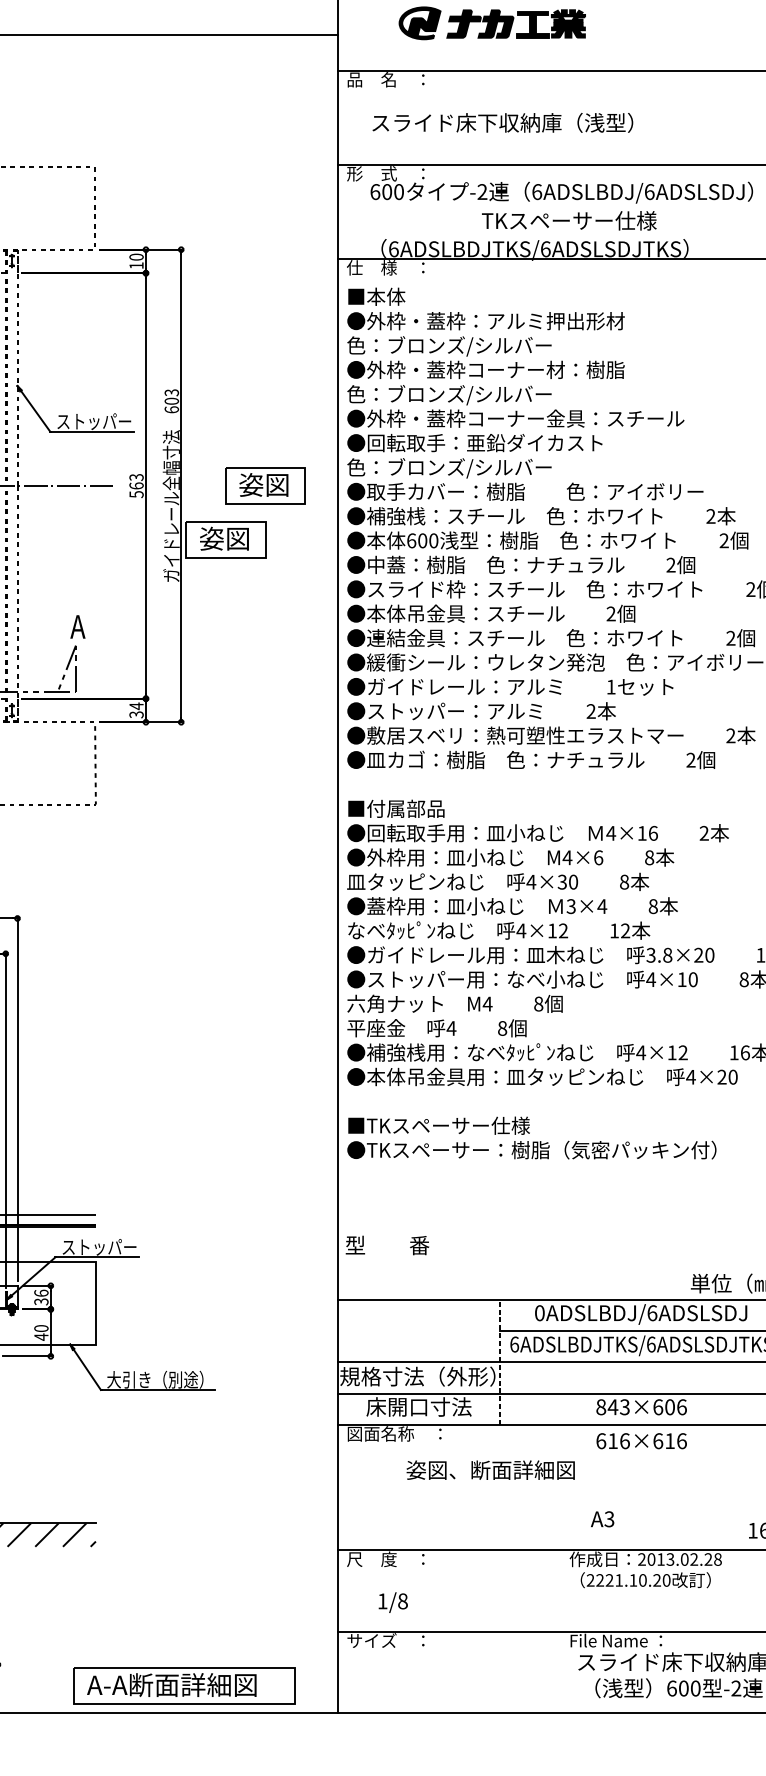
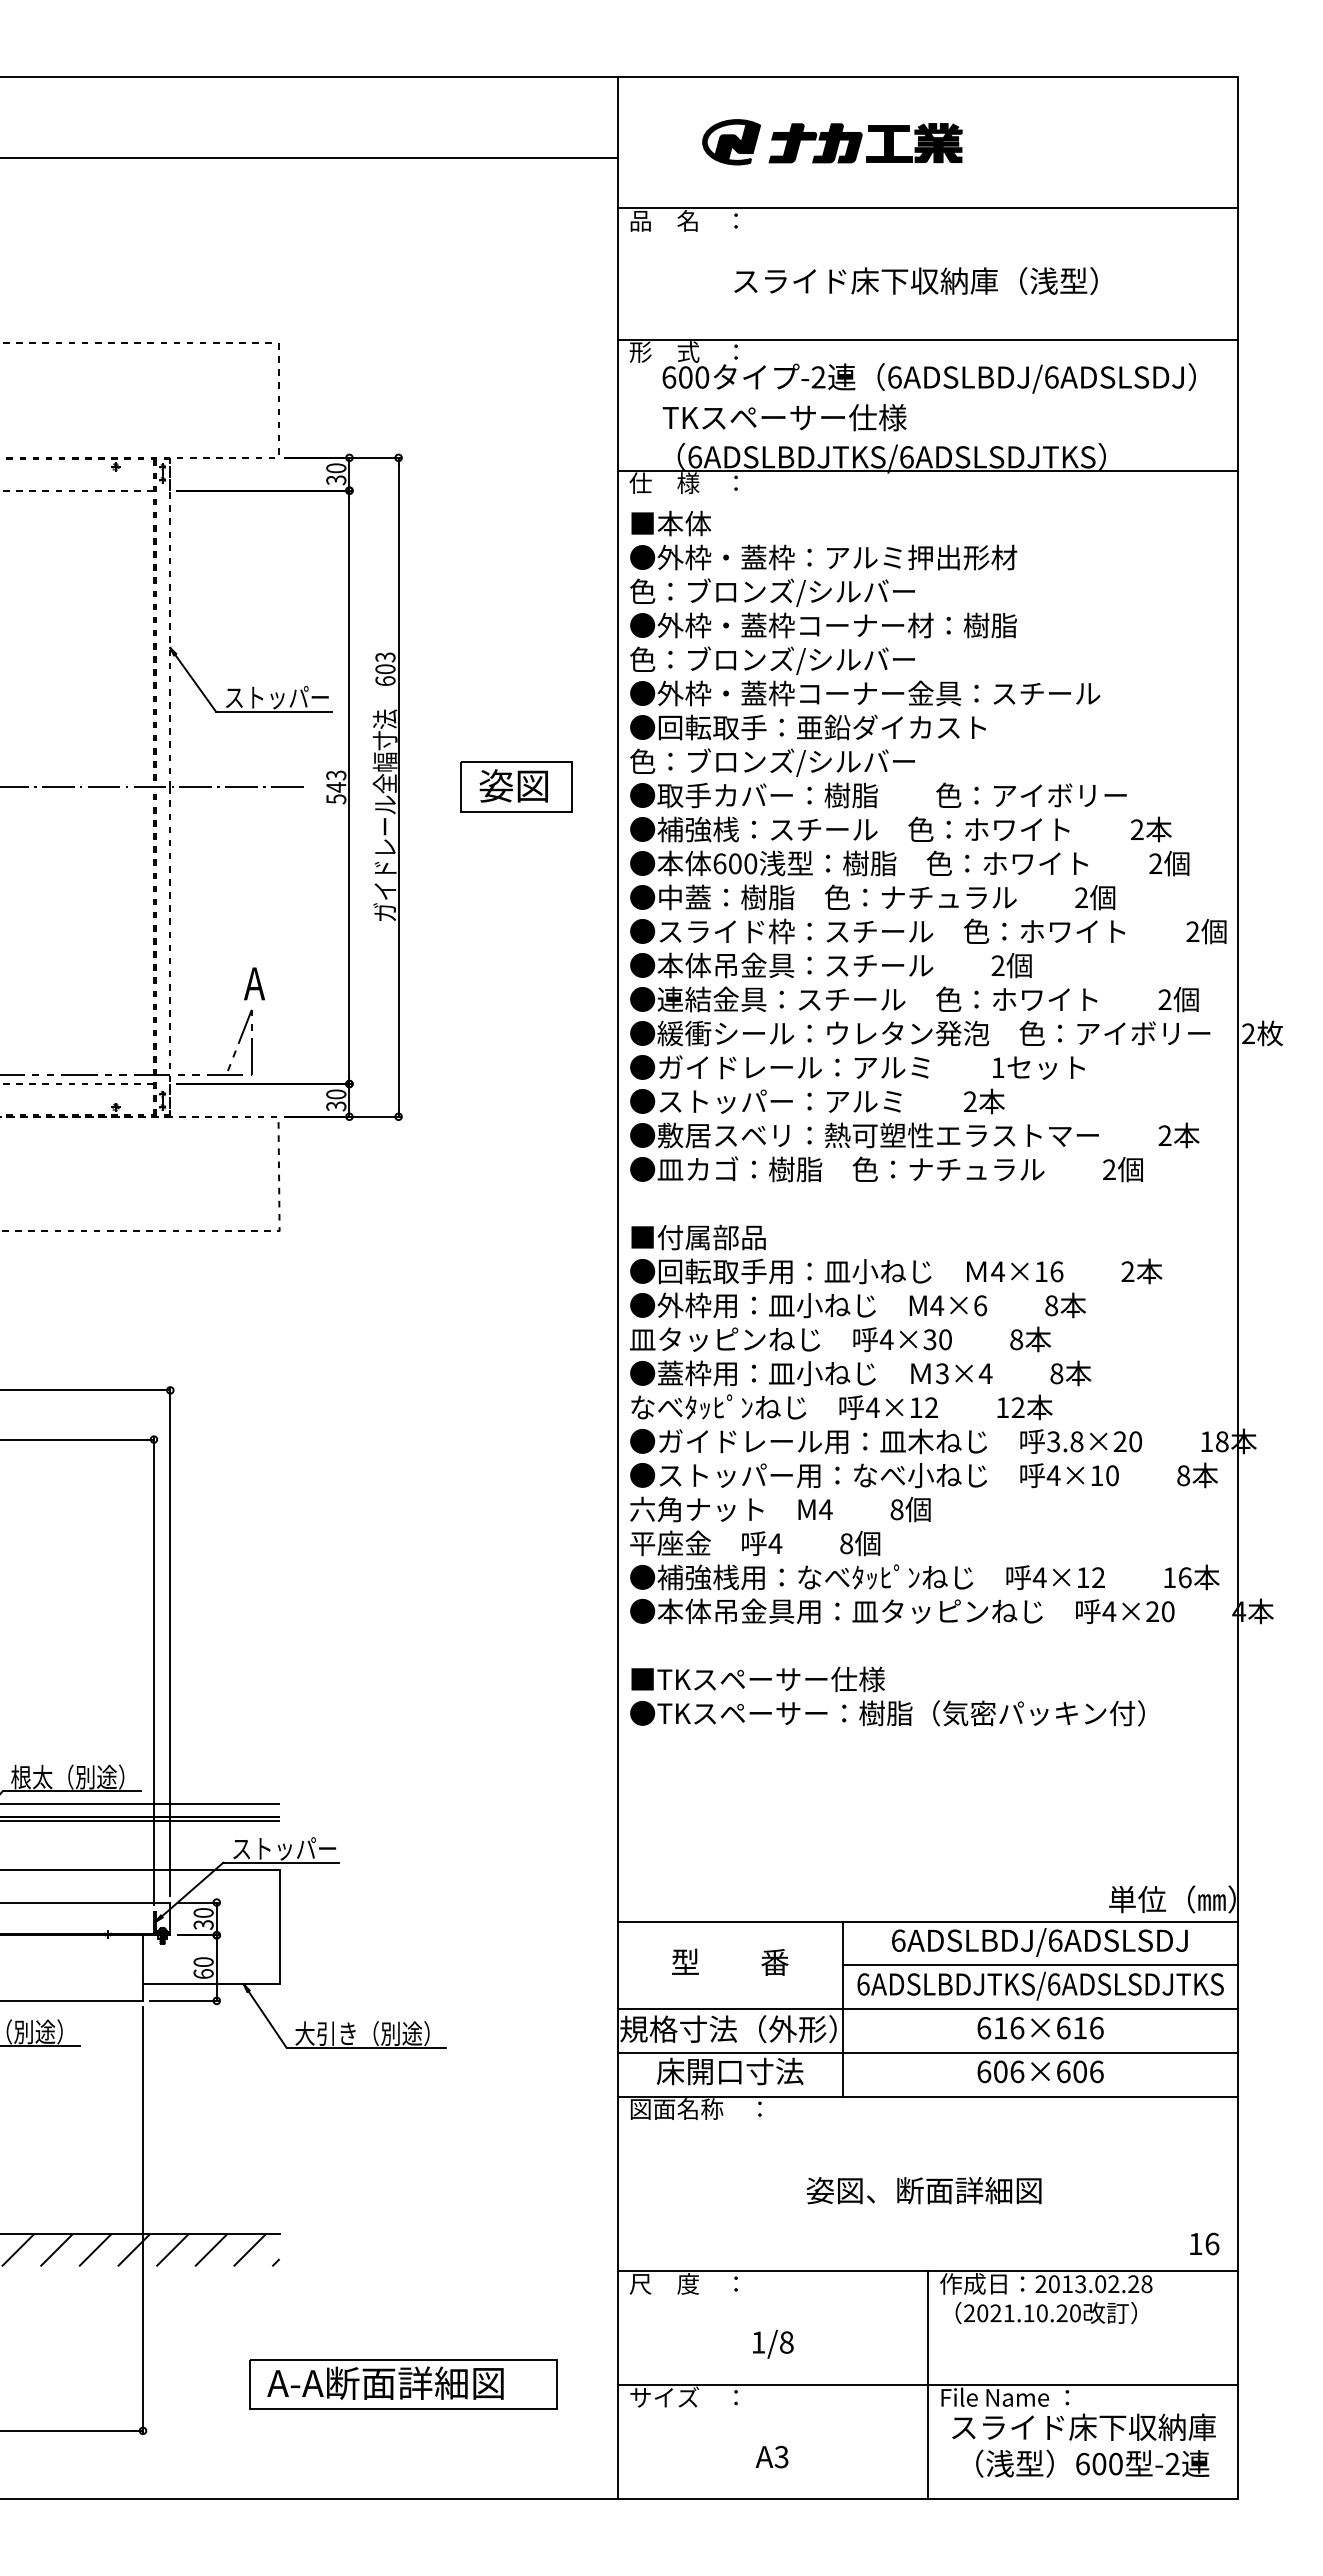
text: (502, 122) -> (915, 280), moved
text: (569, 220) -> (784, 417), moved
text: (136, 265) -> (336, 480), 10 -> 30
text: (136, 486) -> (336, 787), 563 -> 543
part: (226, 539) -> (461, 861), removed
text: (136, 706) -> (336, 1094), 34 -> 30
text: (387, 1244) -> (730, 1961), moved
text: (41, 1292) -> (203, 1912), 36 -> 30
text: (539, 1313) -> (898, 1940), 0ADSLBDJ/6ADSLSDJ -> 6ADSLBDJ/6ADSLSDJ
text: (41, 1336) -> (203, 1973), 40 -> 60
line: (499, 1361) -> (842, 2008), dashed -> solid
text: (612, 1406) -> (1000, 2071), 843×606 -> 606×606
text: (641, 1441) -> (1040, 2028), moved
text: (490, 1470) -> (924, 2190), moved
text: (602, 1518) -> (771, 2456), moved
text: (600, 1580) -> (982, 2313), 2221.10.20 -> 2021.10.20
text: (393, 1602) -> (773, 2343), moved
line: (560, 1631) -> (927, 2384), added
part: (184, 1685) -> (403, 2384), moved

